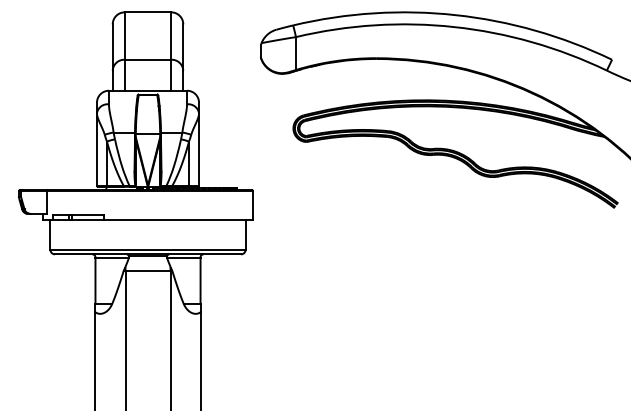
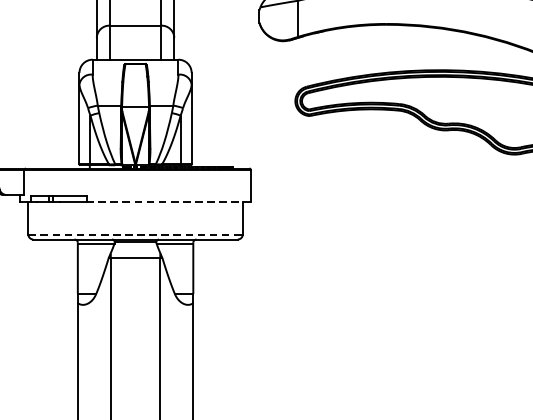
line: (178, 219) -> (169, 201), solid -> dashed
line: (148, 249) -> (136, 234), solid -> dashed

